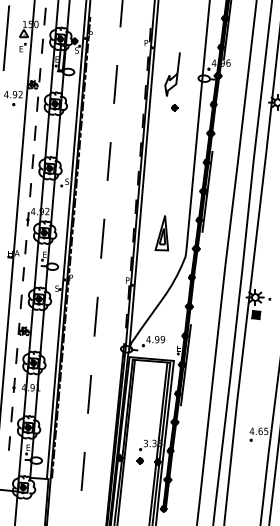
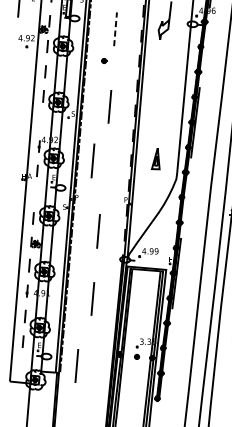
line: (115, 83) -> (115, 28), solid -> dashed
part: (174, 107) -> (104, 60), moved
line: (108, 161) -> (109, 106), moved
line: (30, 190) -> (41, 121), removed
part: (161, 233) -> (155, 159), size x0.7
line: (102, 238) -> (92, 160), moved
line: (23, 274) -> (35, 194), removed
line: (82, 470) -> (76, 365), moved

